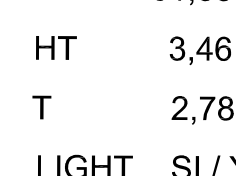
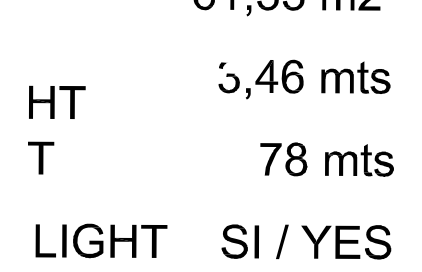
fill: (177, 41) -> (229, 66), removed
part: (56, 47) -> (57, 101), moved
part: (183, 109) -> (237, 161), removed

